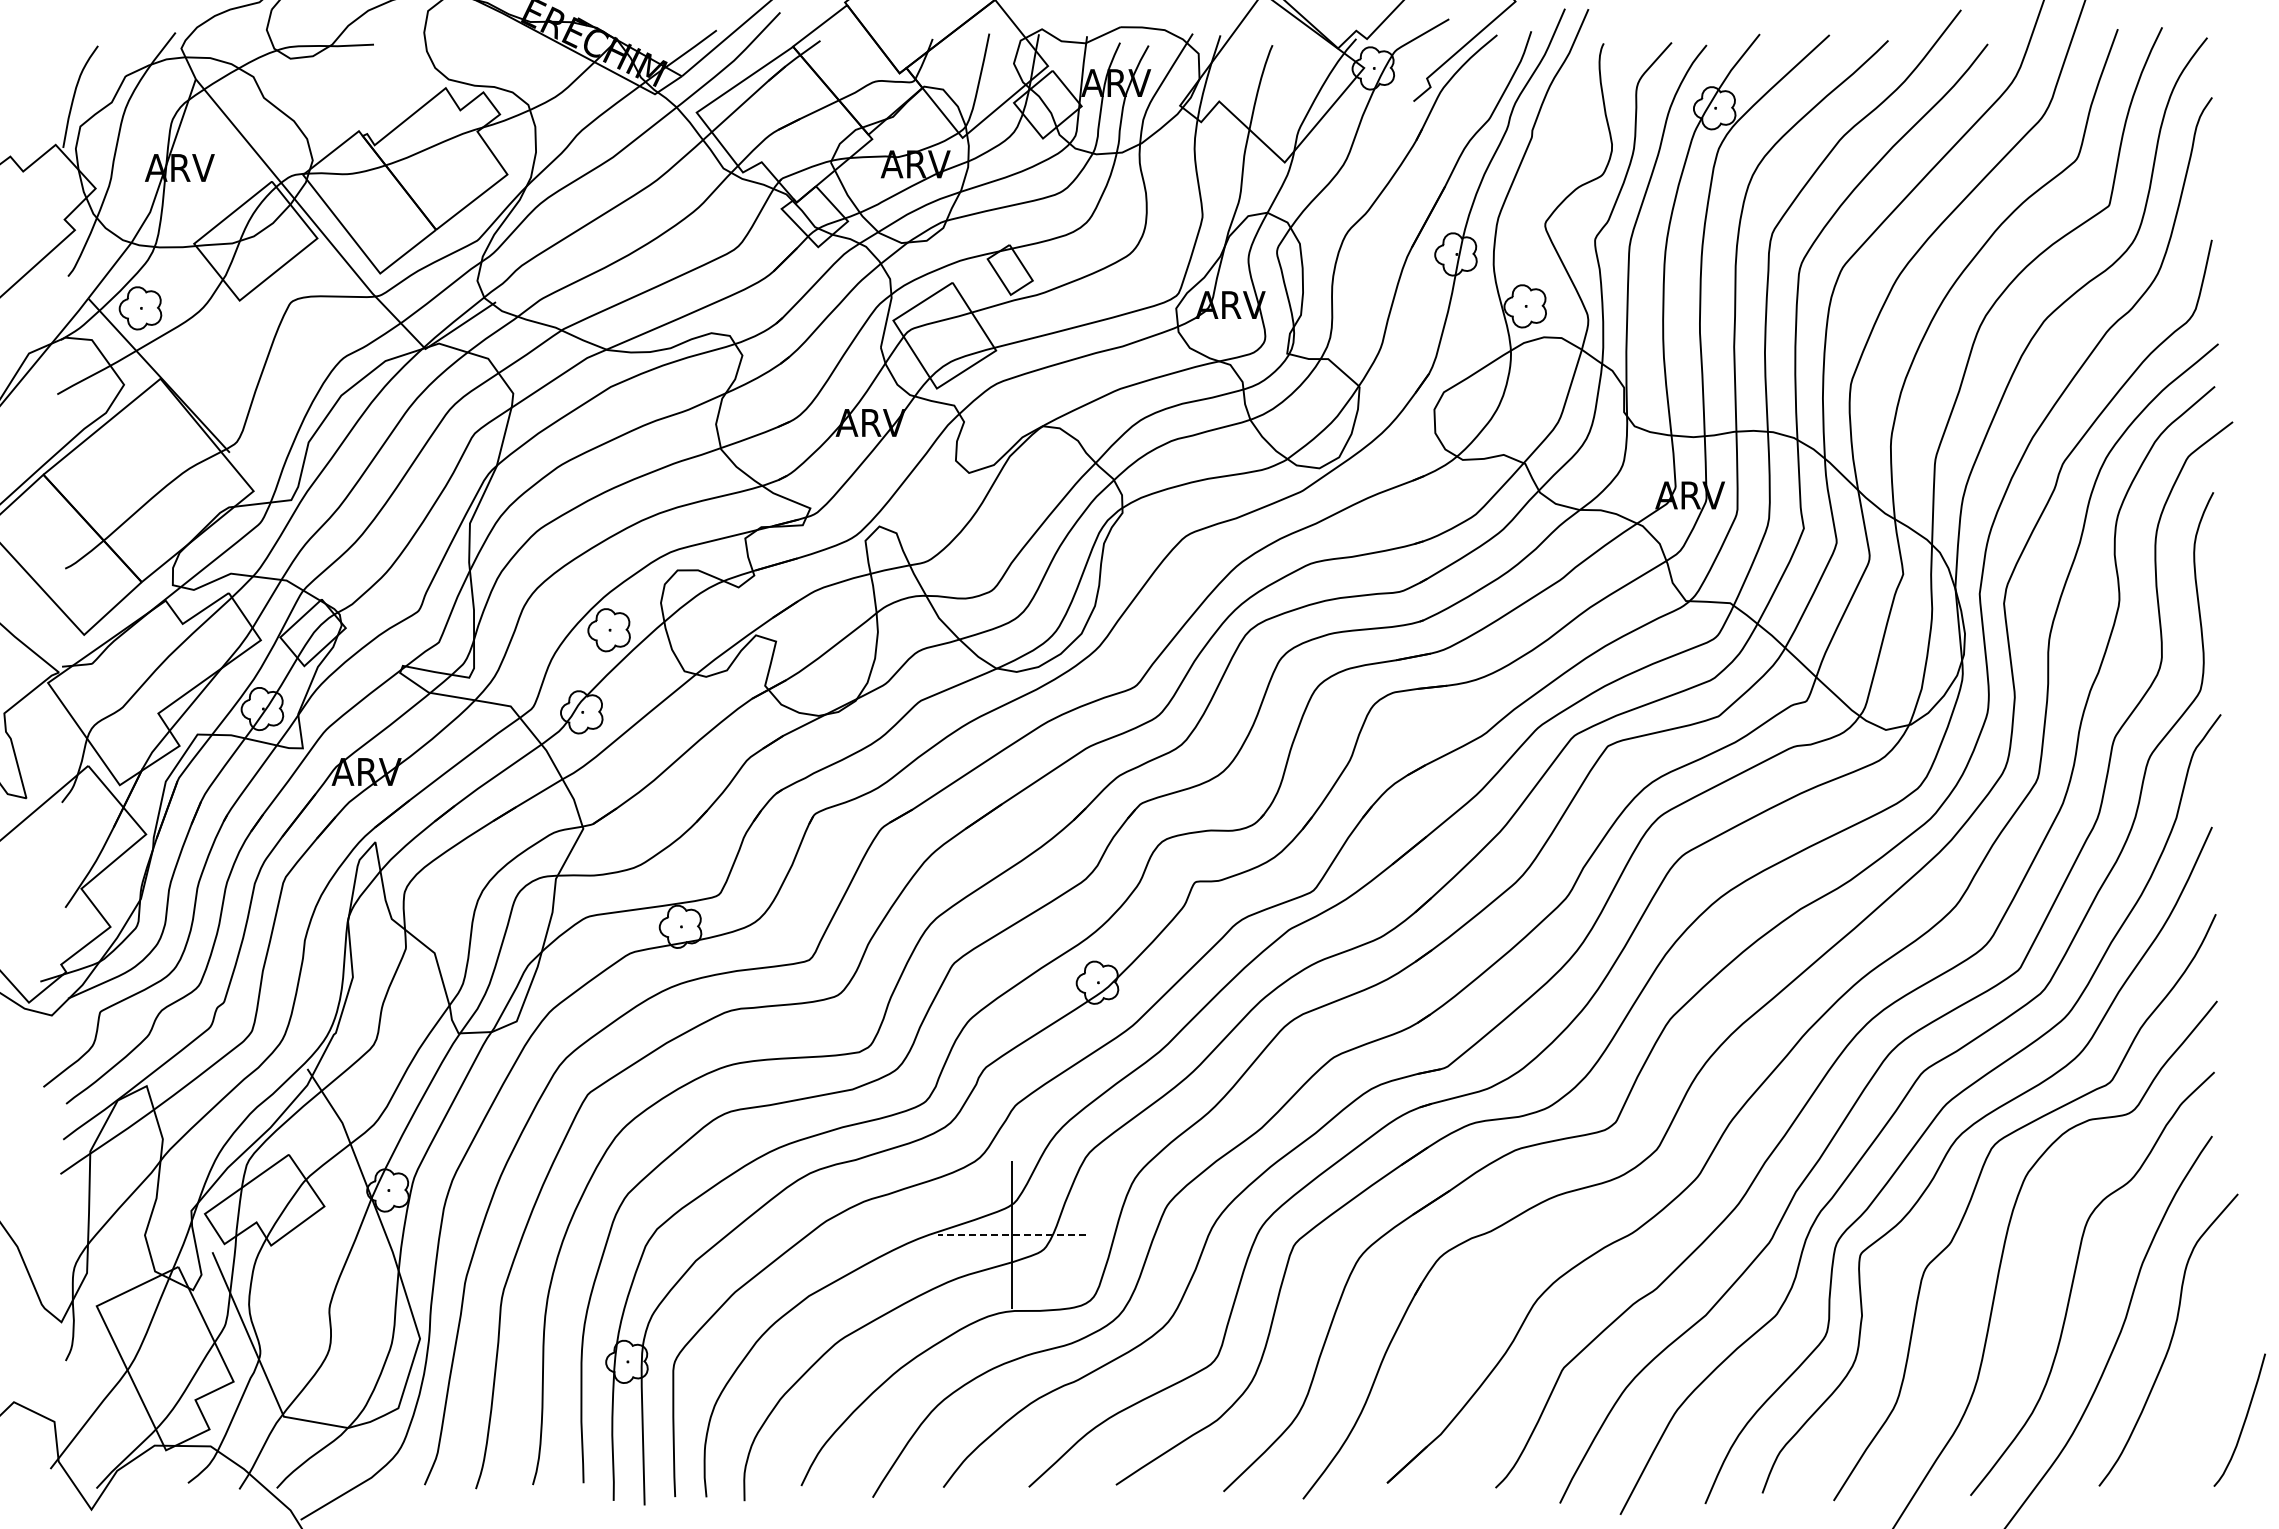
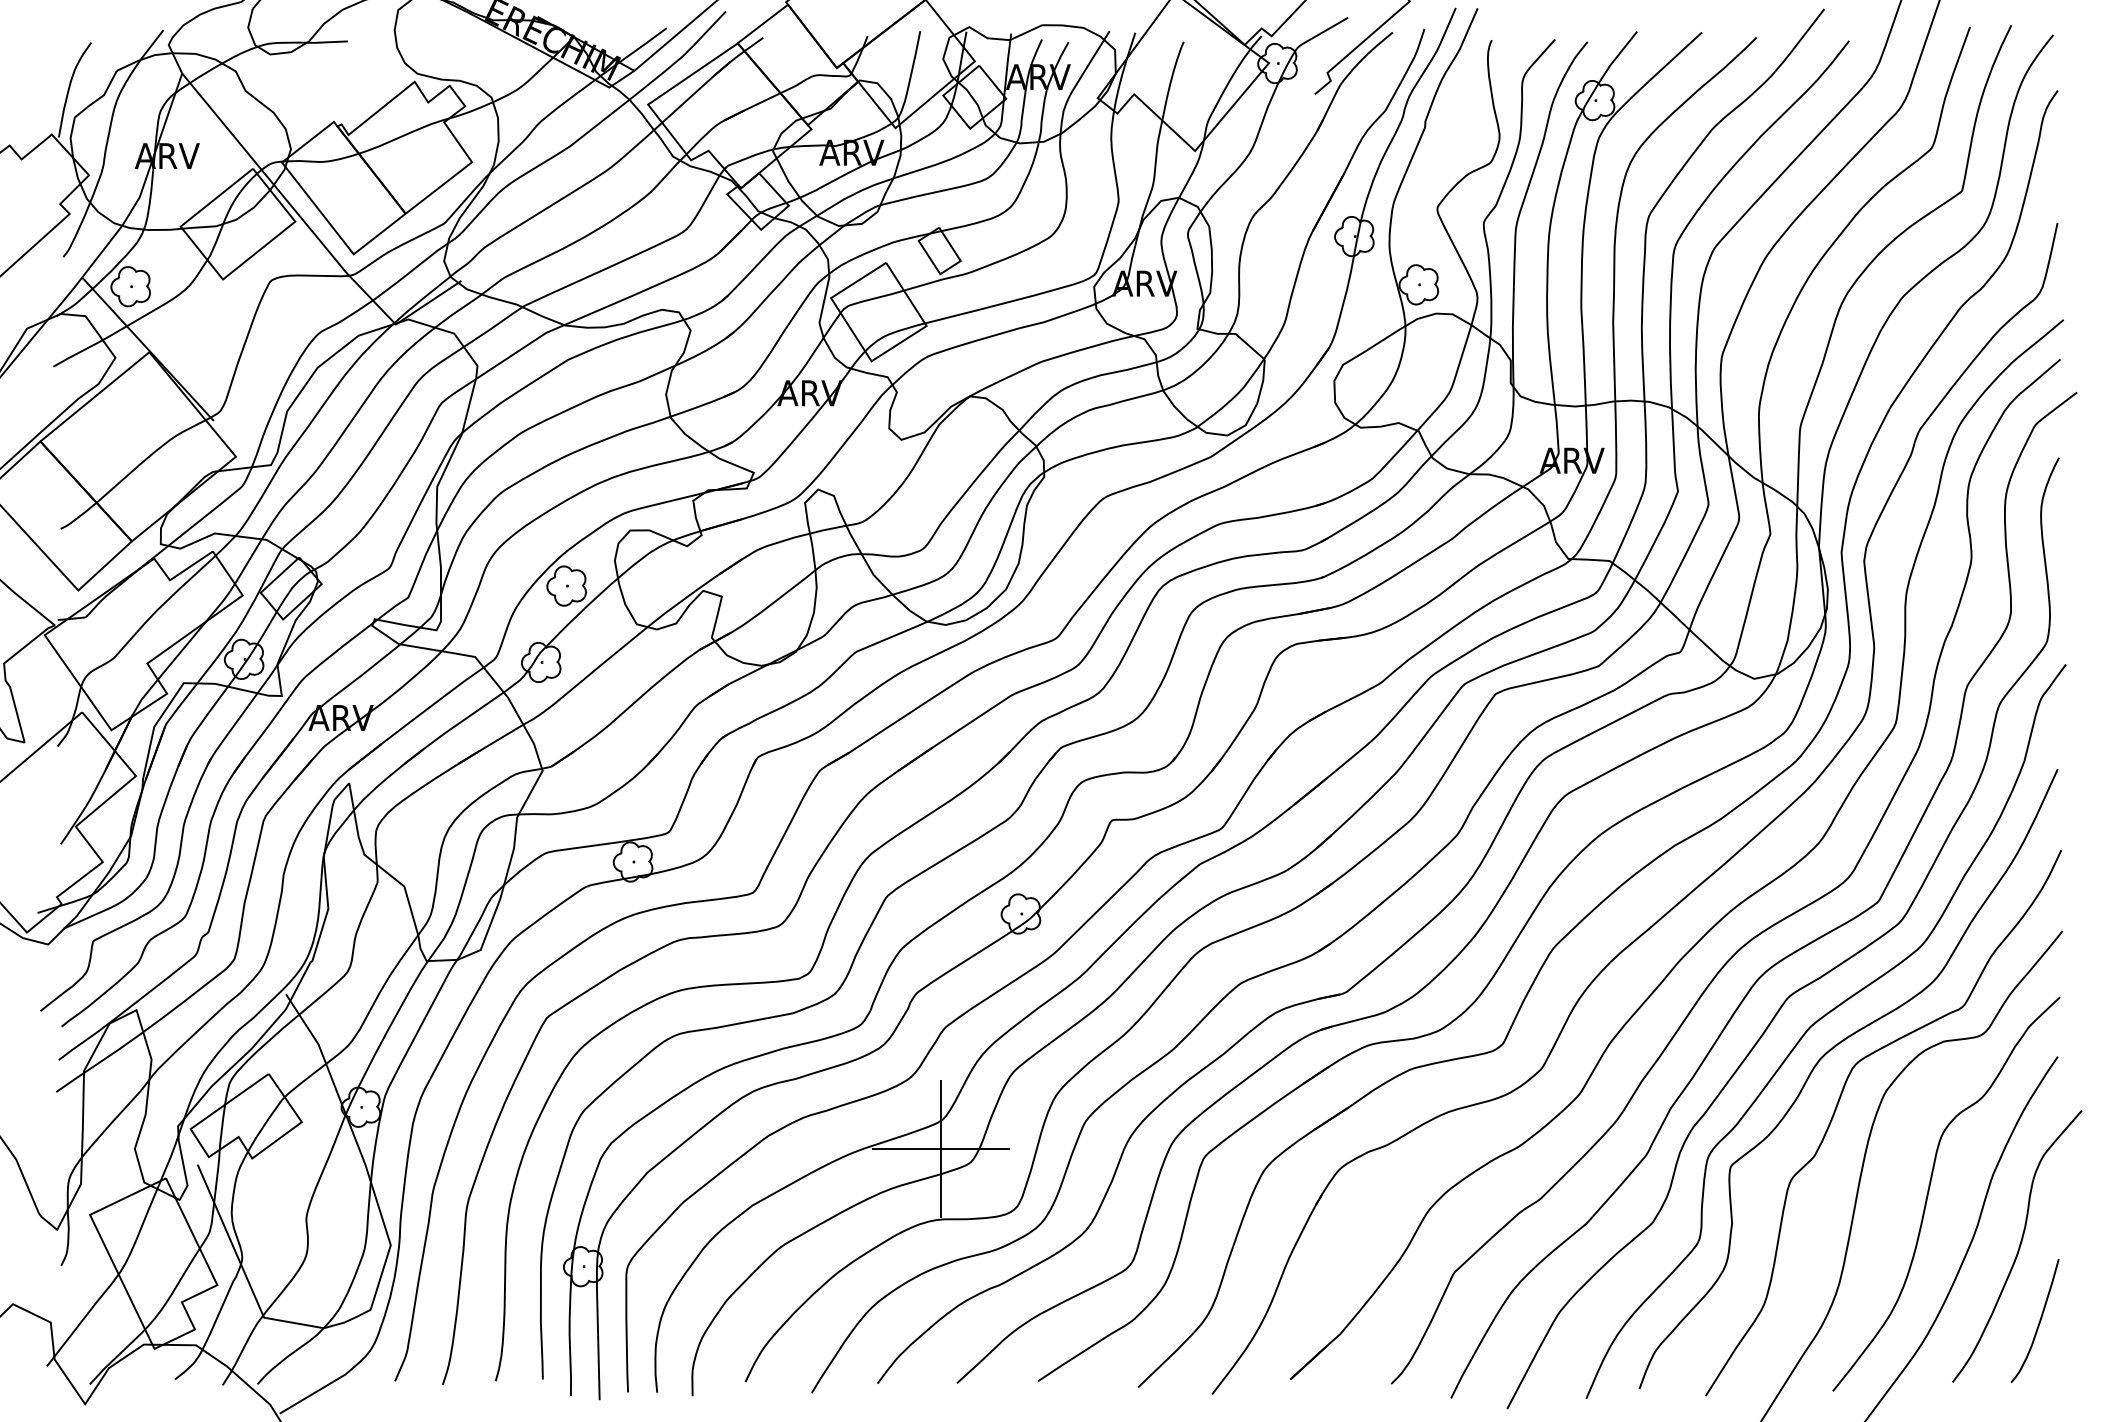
line: (1011, 1234) -> (940, 1148), dashed -> solid
curve: (2243, 1421) -> (2038, 1322), moved

